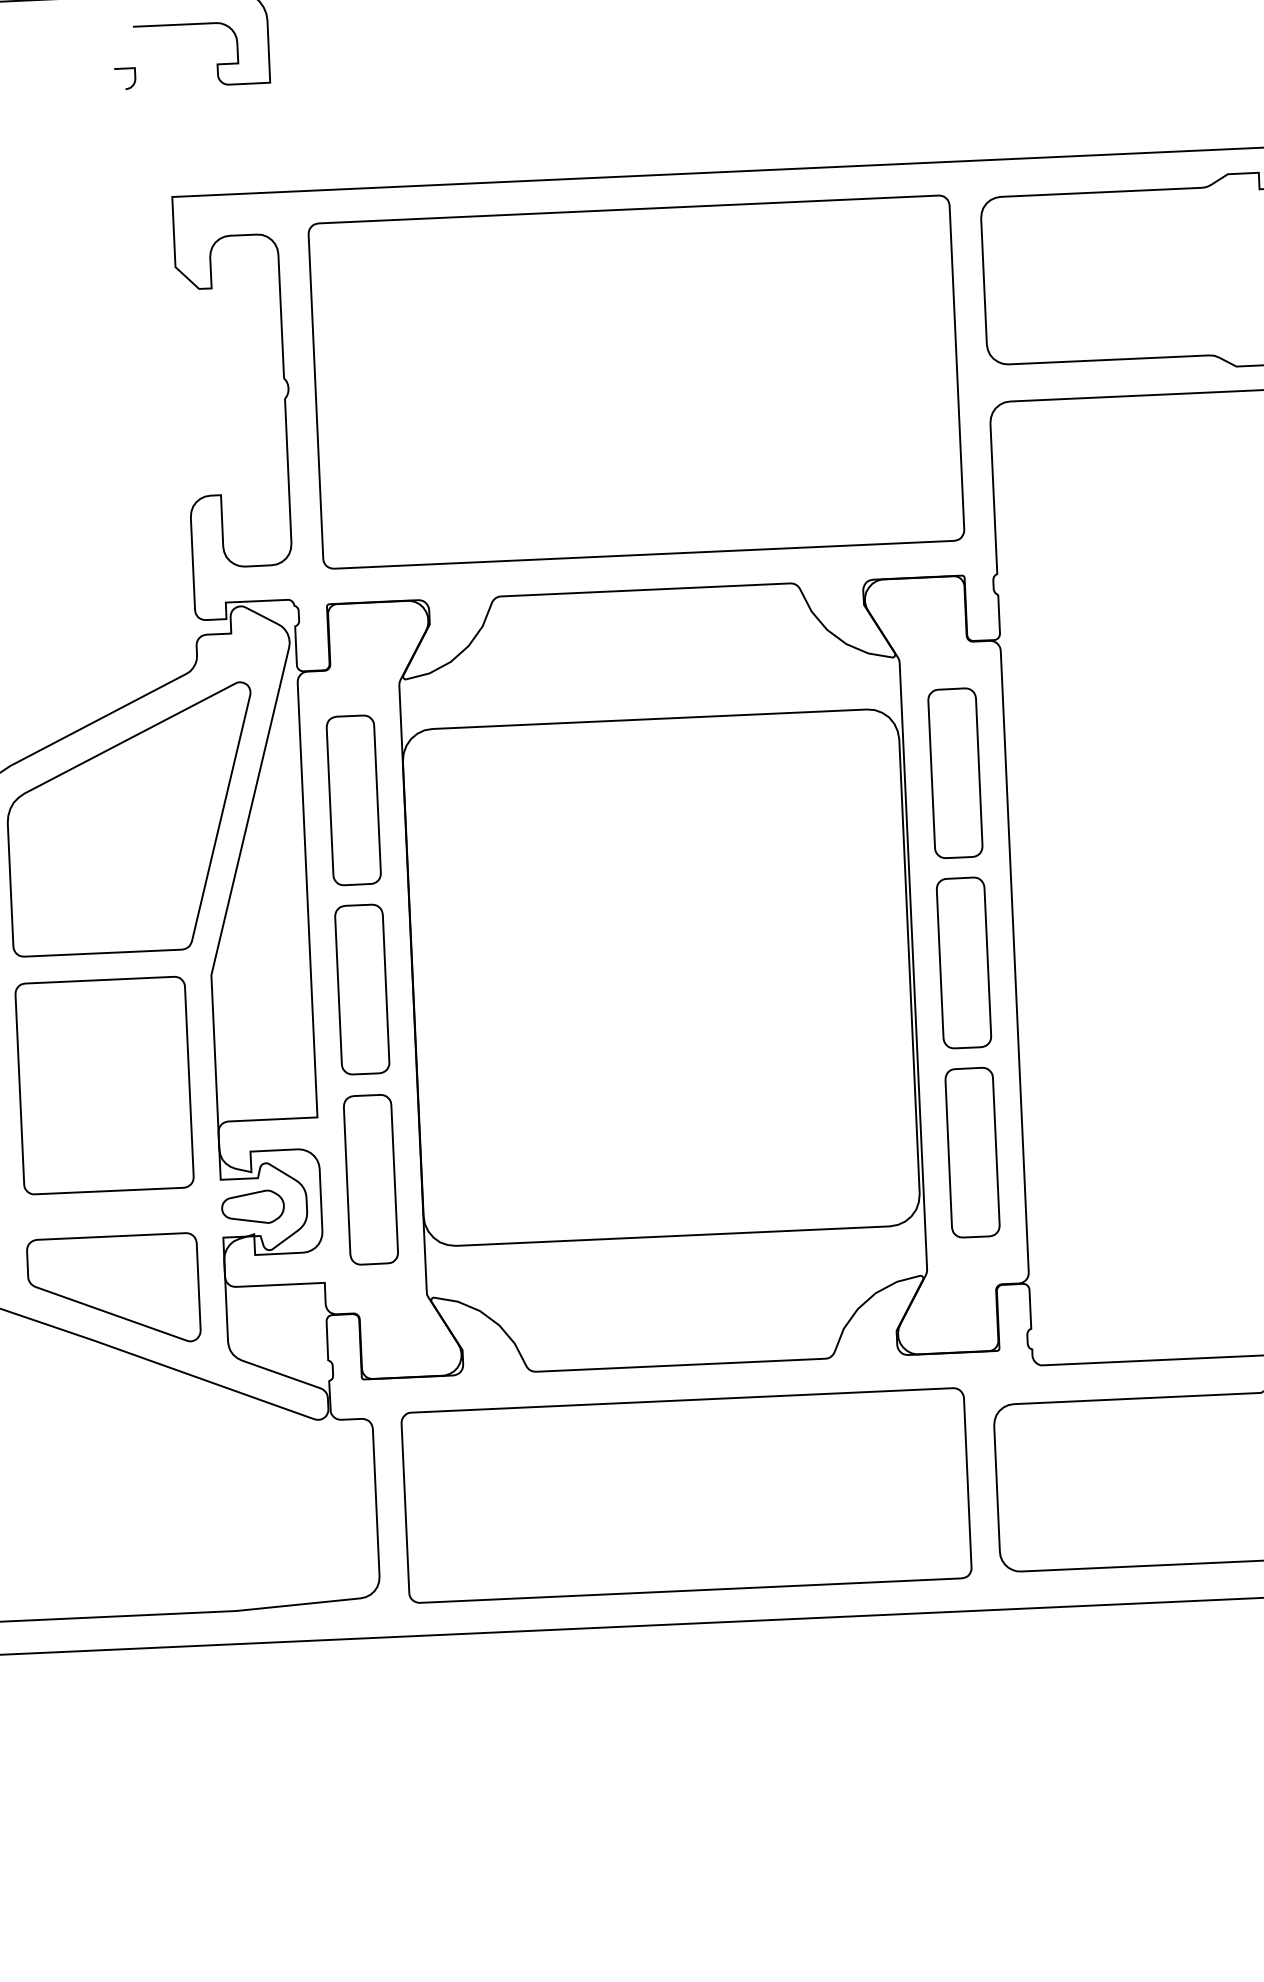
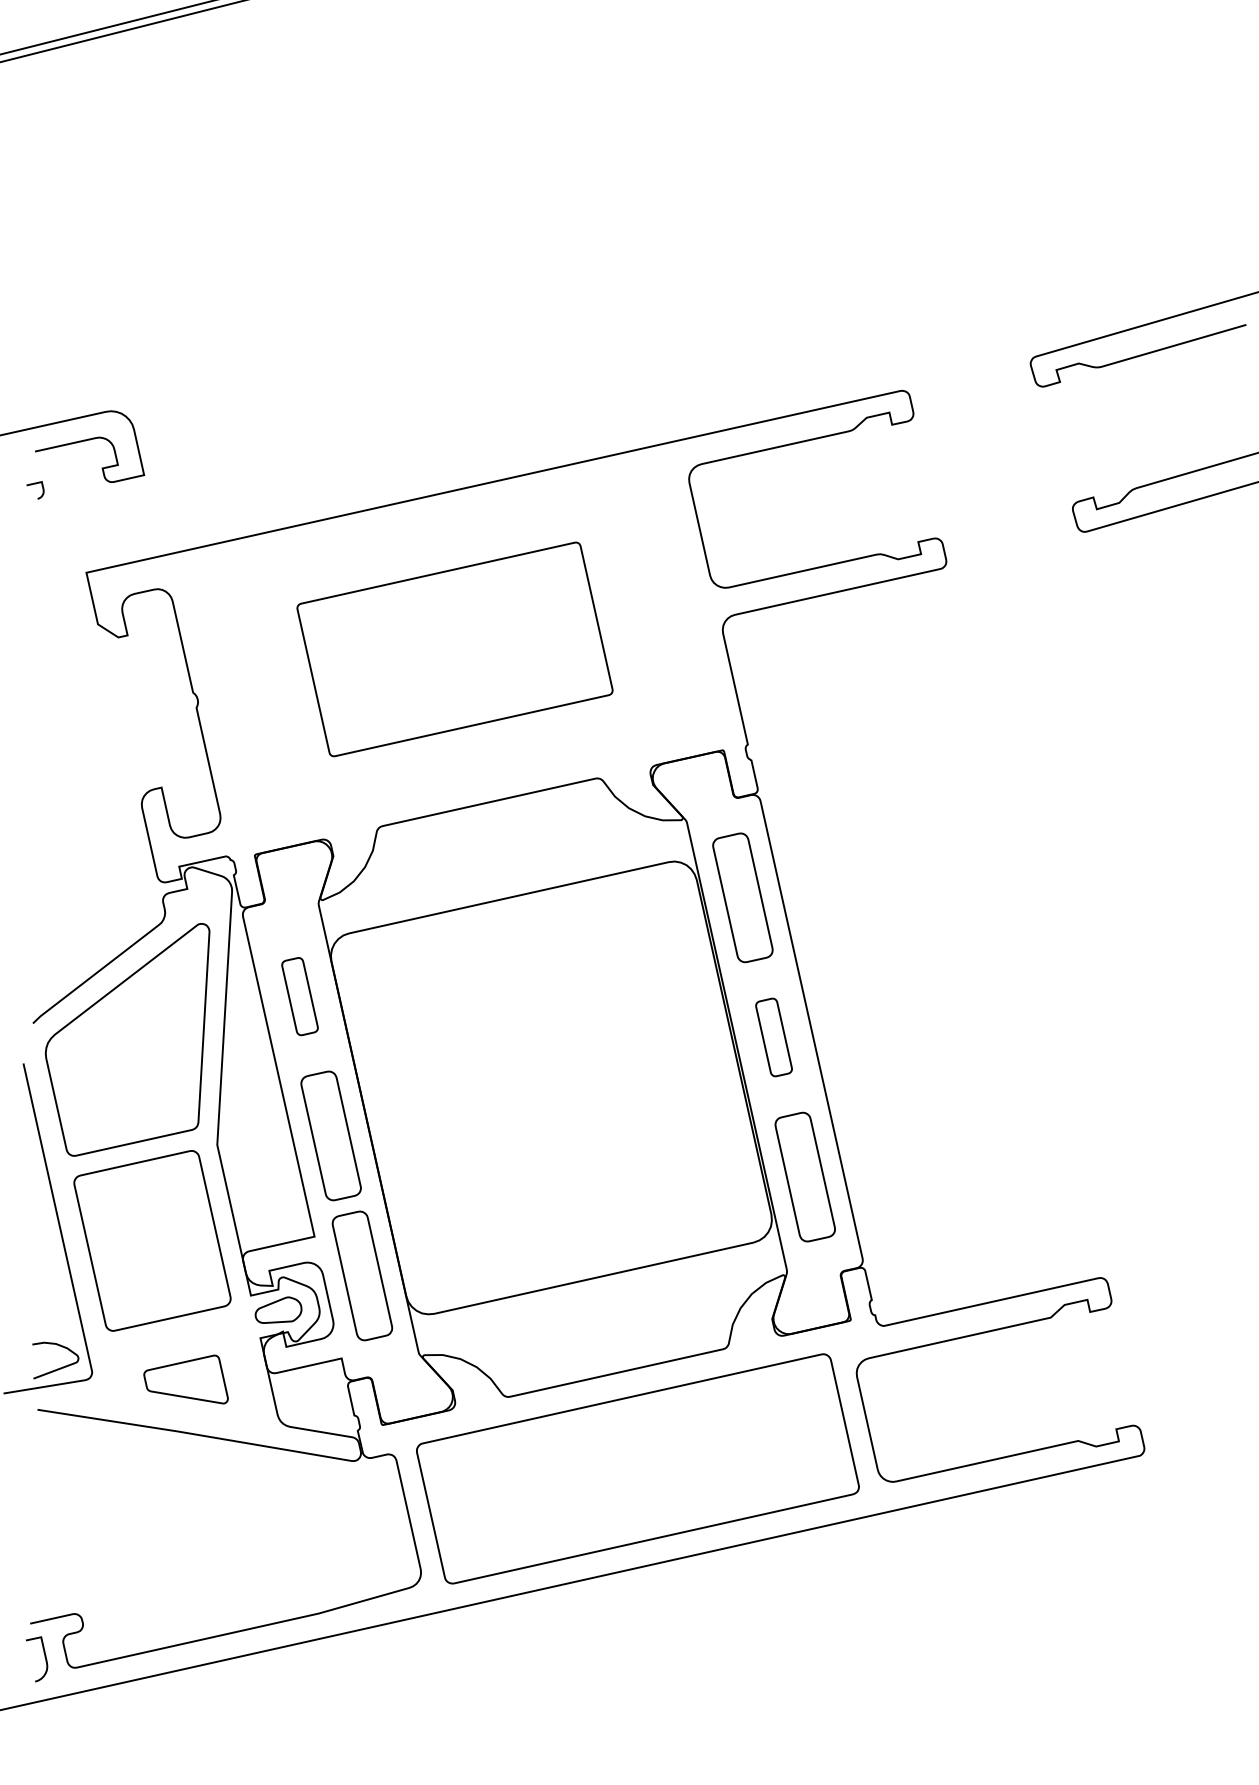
part: (635, 382) -> (454, 649), size x0.6
part: (353, 799) -> (299, 996), size x0.6
part: (963, 962) -> (773, 1037), size x0.6
part: (115, 1274) -> (185, 1379), size x0.6

